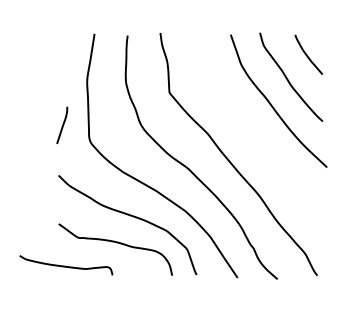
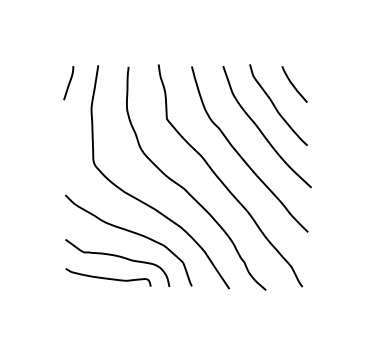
curve: (62, 125) -> (68, 83), moved
curve: (249, 131) -> (240, 154), added
curve: (65, 265) -> (107, 277), moved

